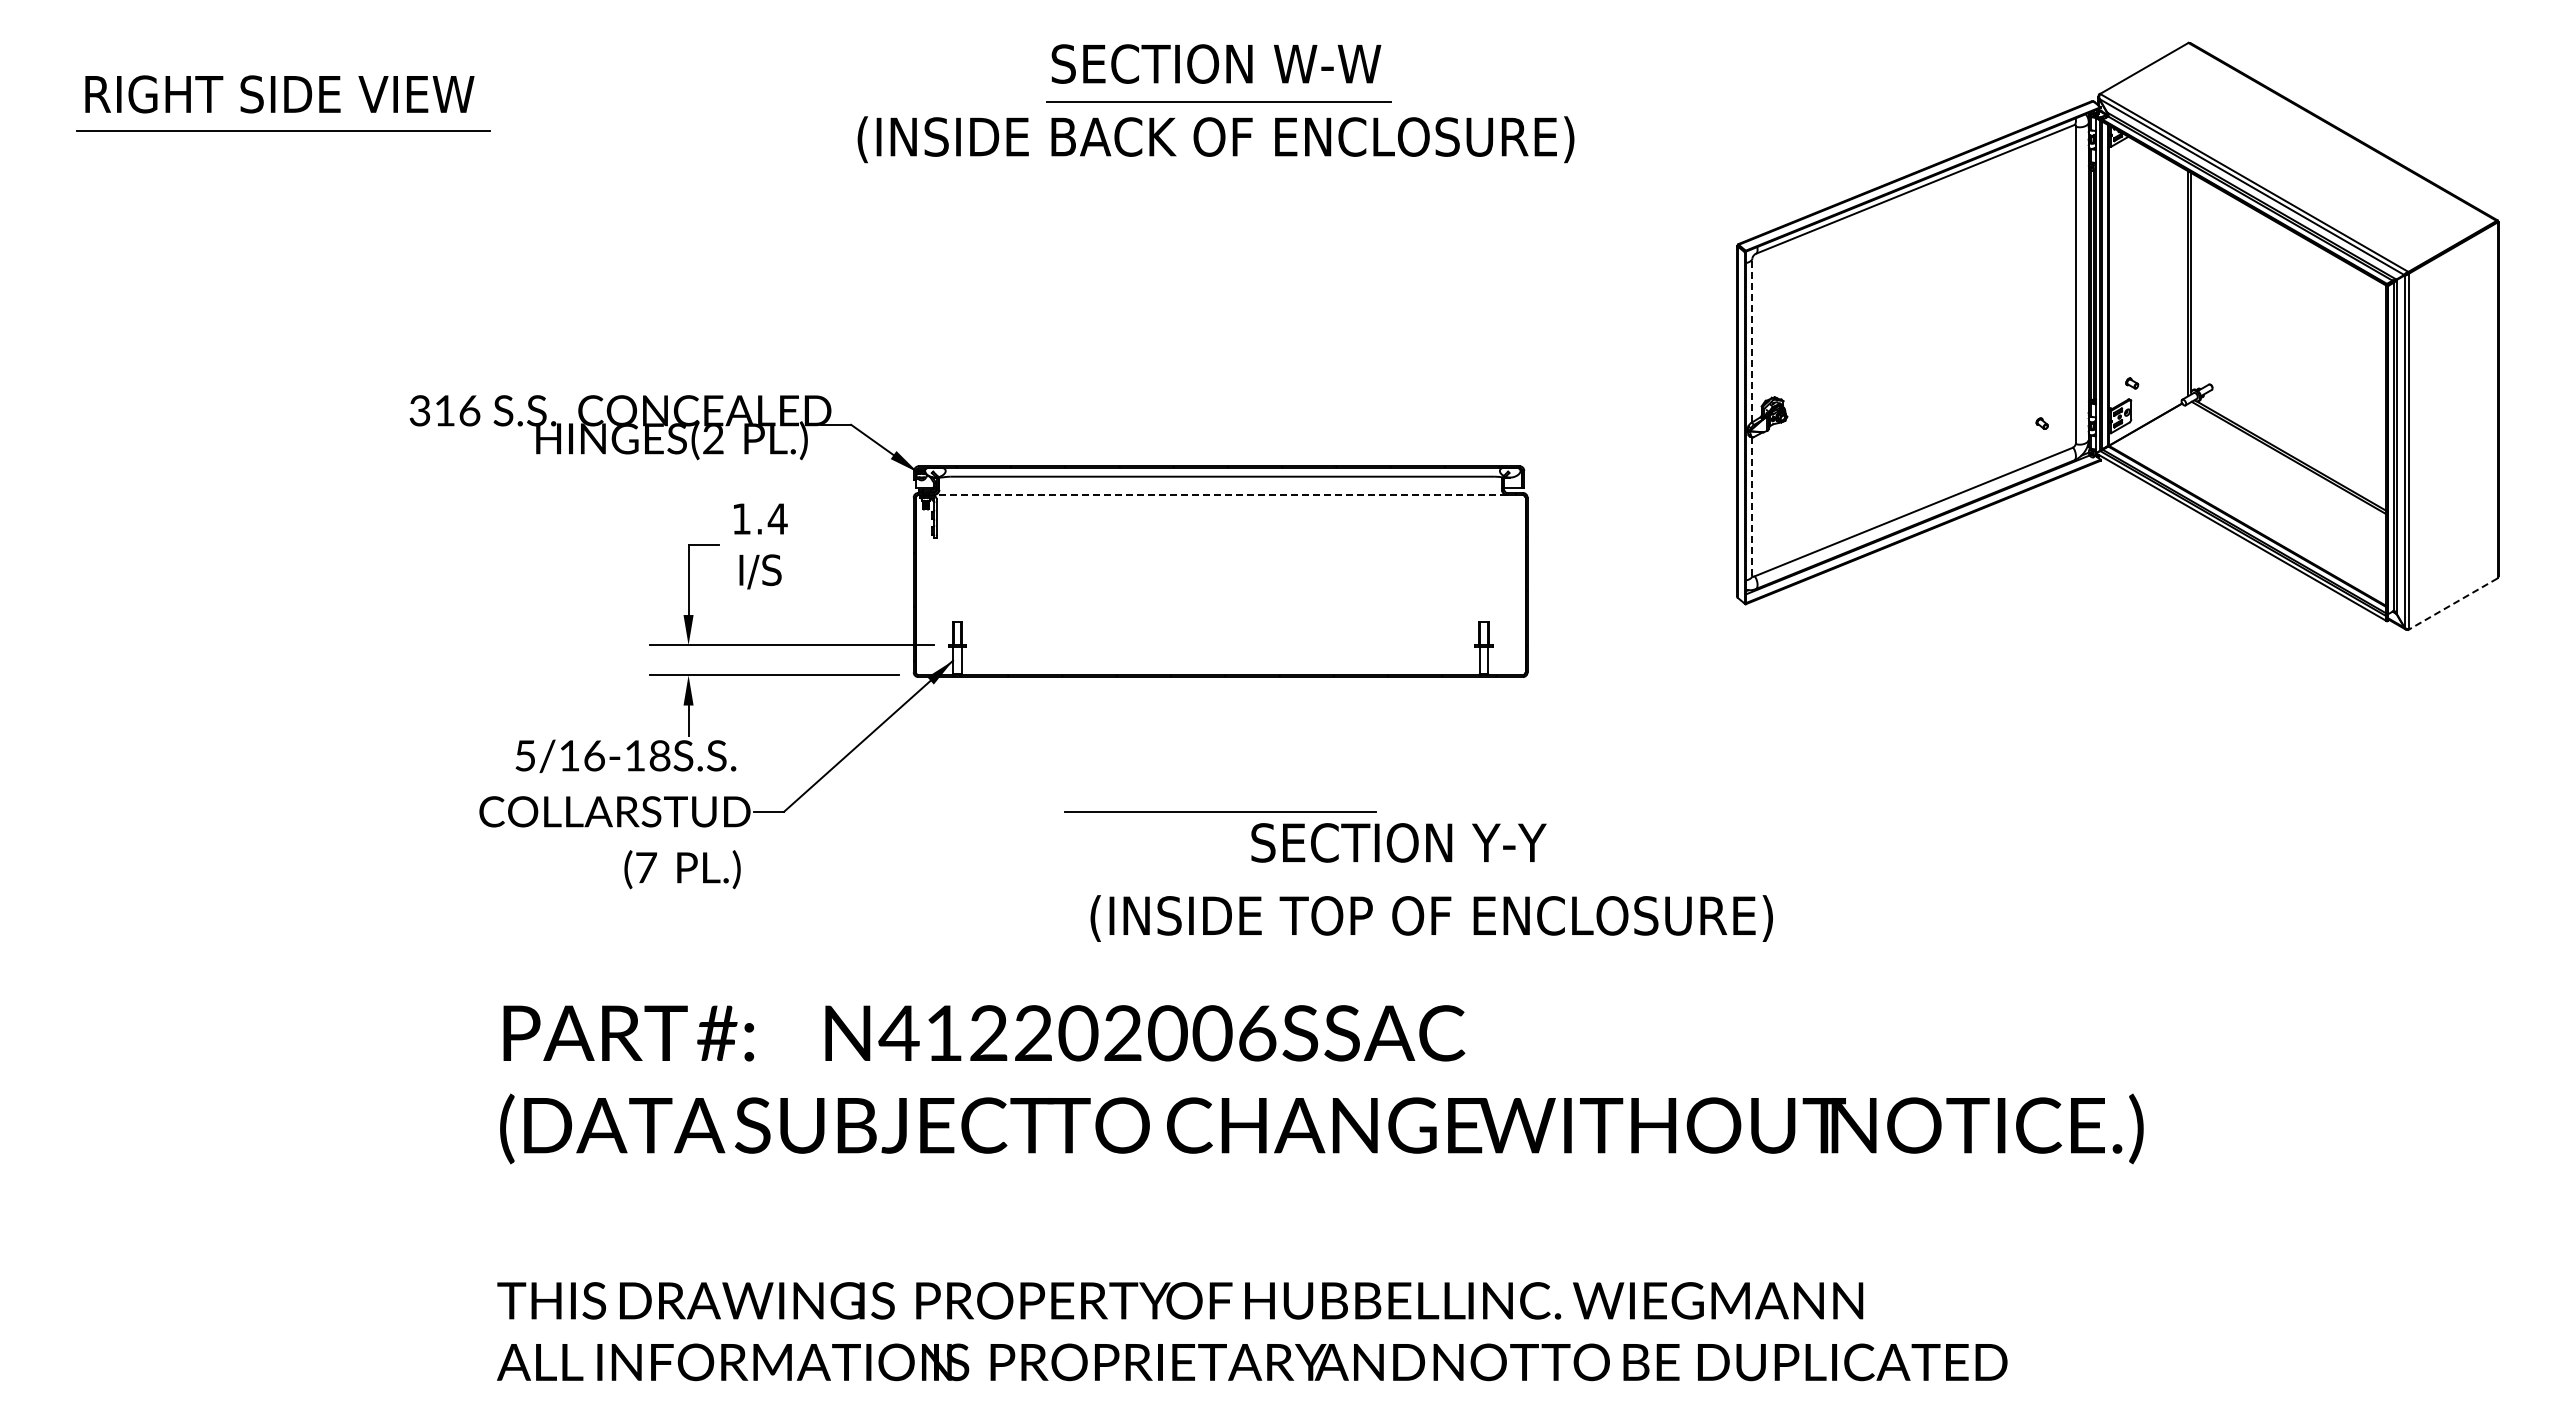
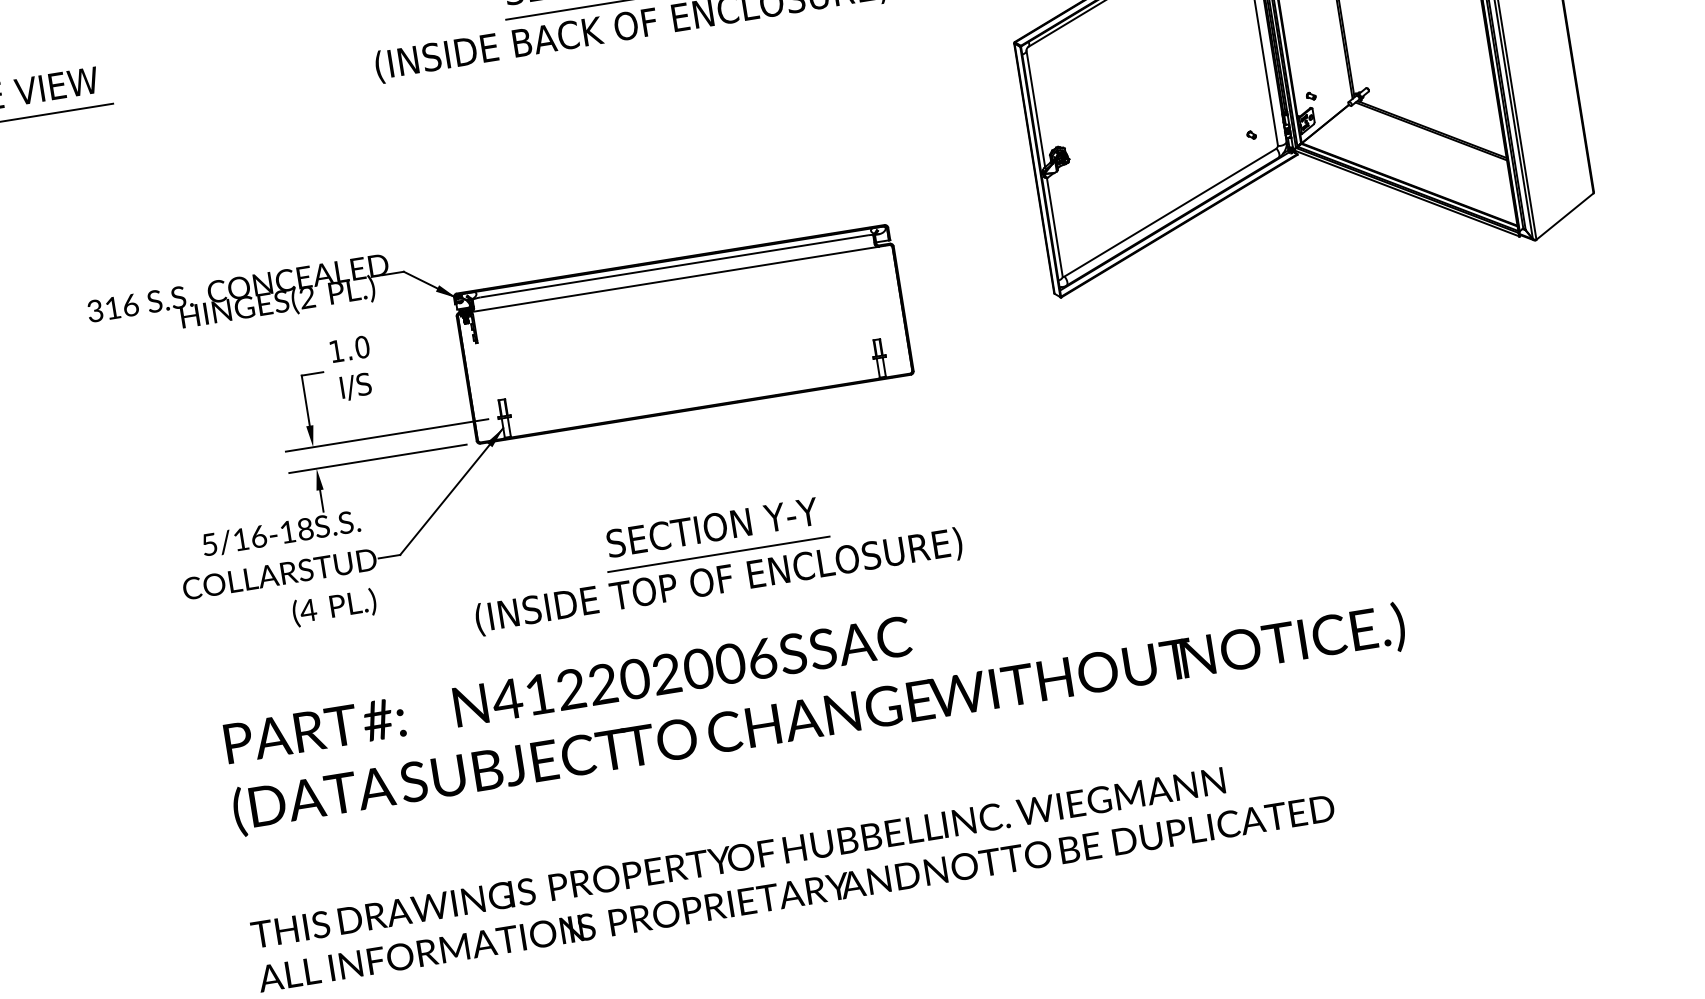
line: (1752, 340) -> (1035, 108), dashed -> solid
line: (1220, 494) -> (674, 279), dashed -> solid
line: (1752, 506) -> (1054, 227), dashed -> solid
text: (777, 518) -> (362, 346), 1.4 -> 1.0
line: (2453, 603) -> (1564, 216), dashed -> solid
line: (1220, 811) -> (718, 554), moved
text: (1398, 842) -> (712, 527), moved
text: (645, 867) -> (307, 610), (7 -> (4
text: (1431, 918) -> (718, 581), moved

